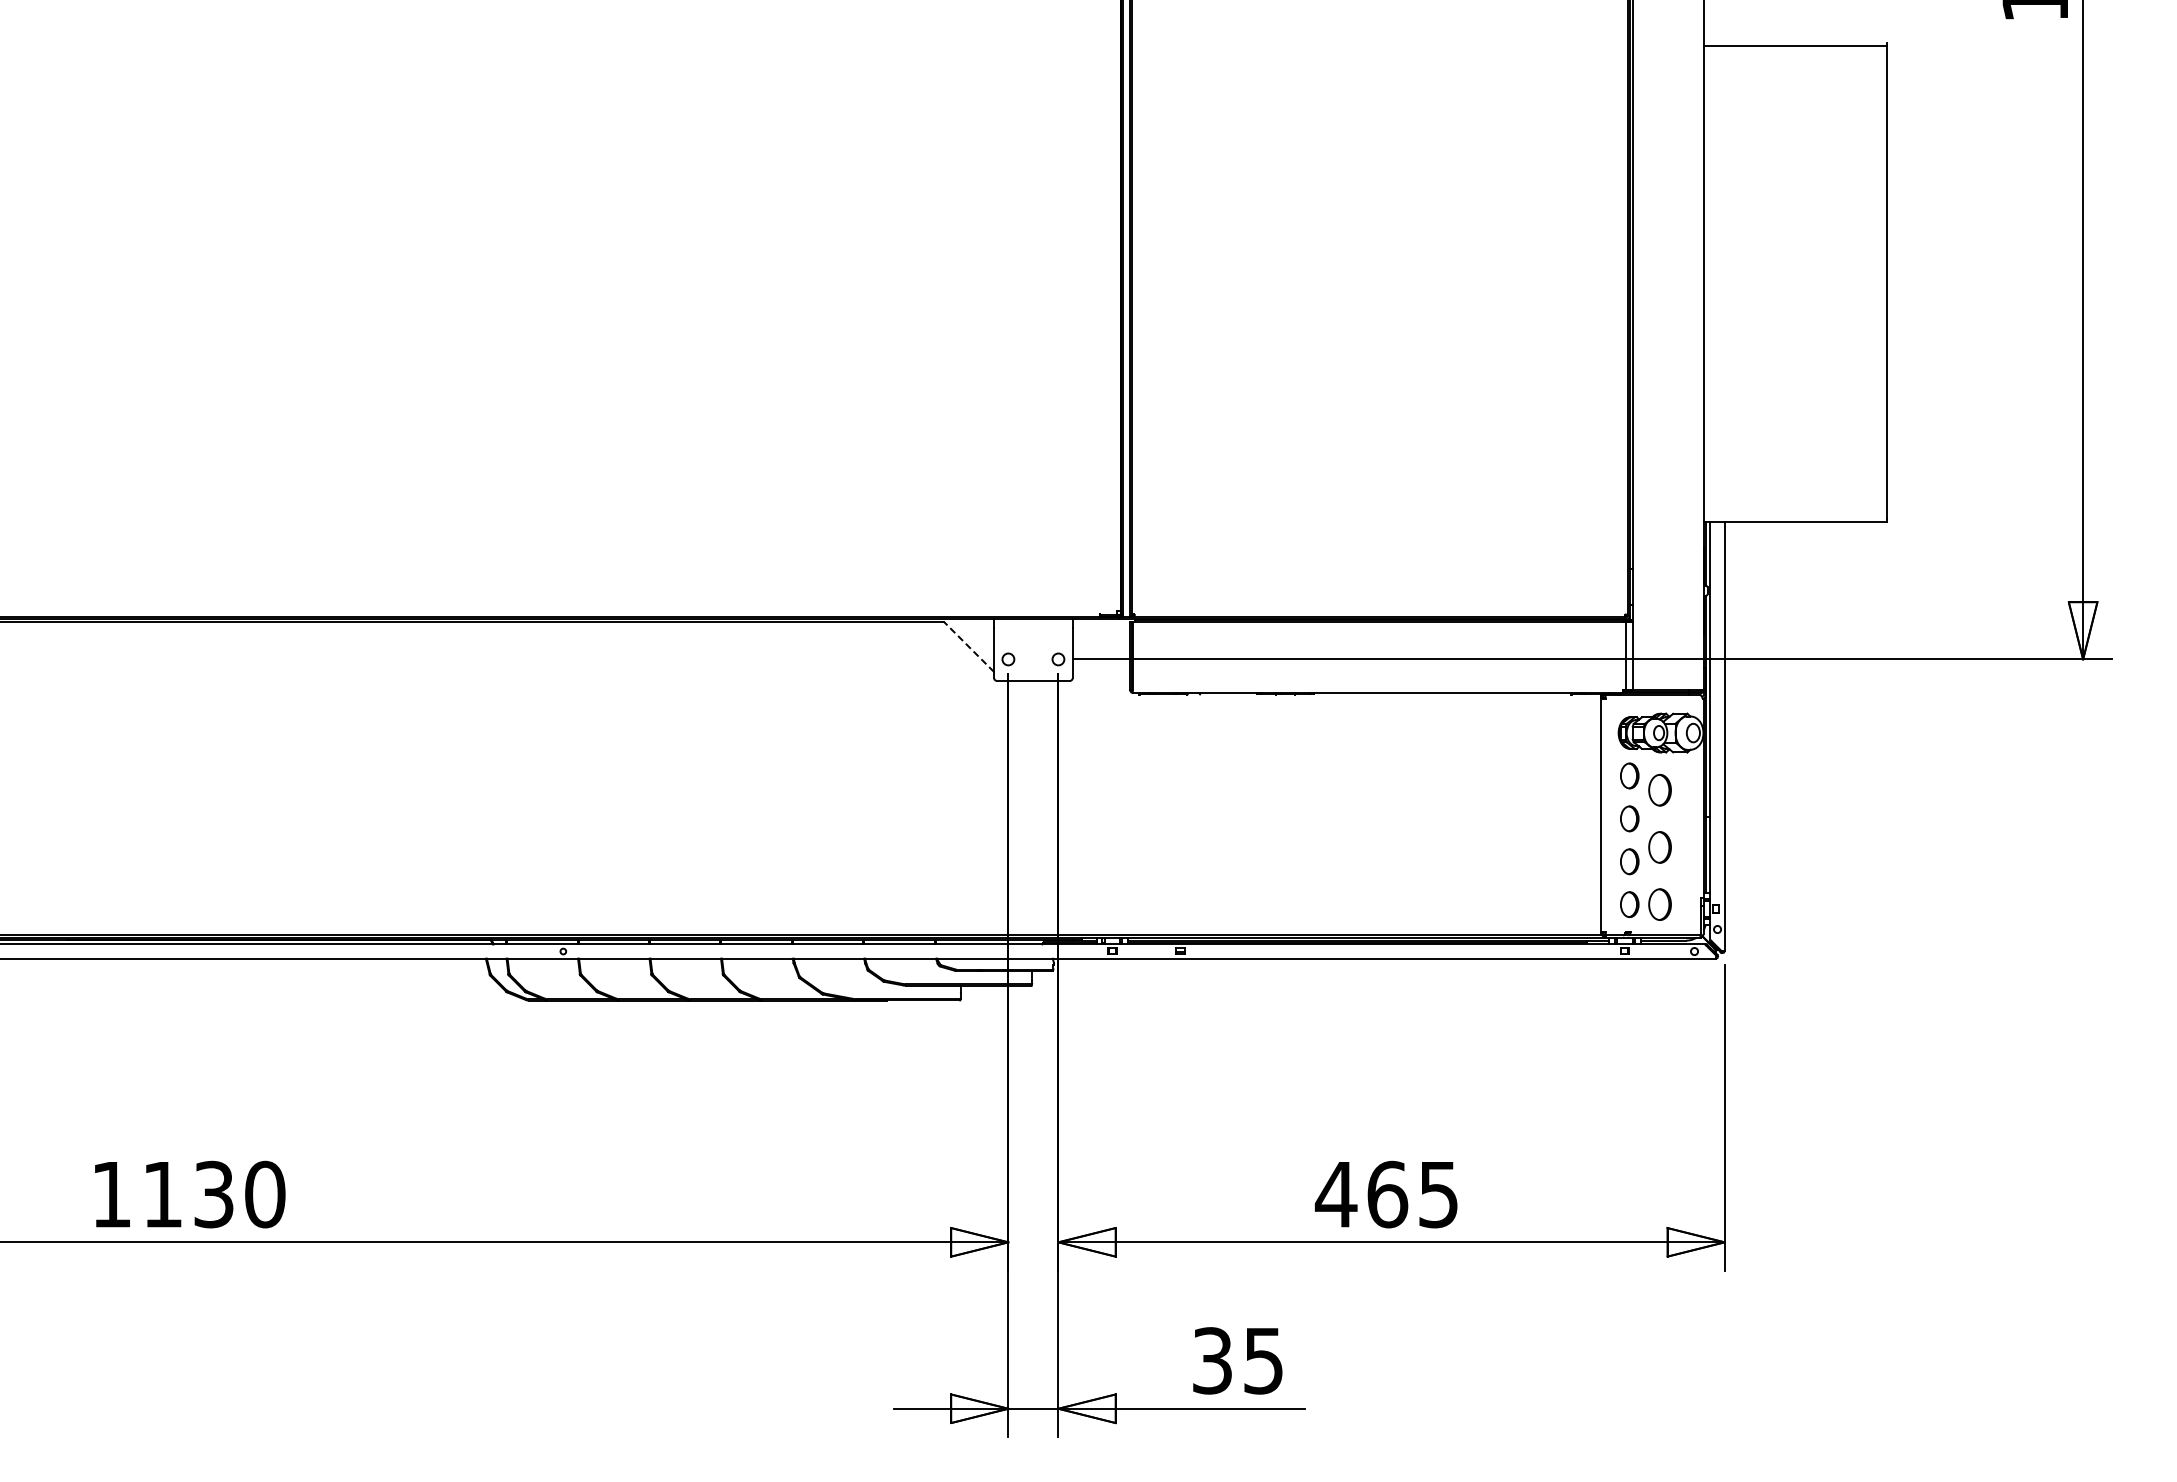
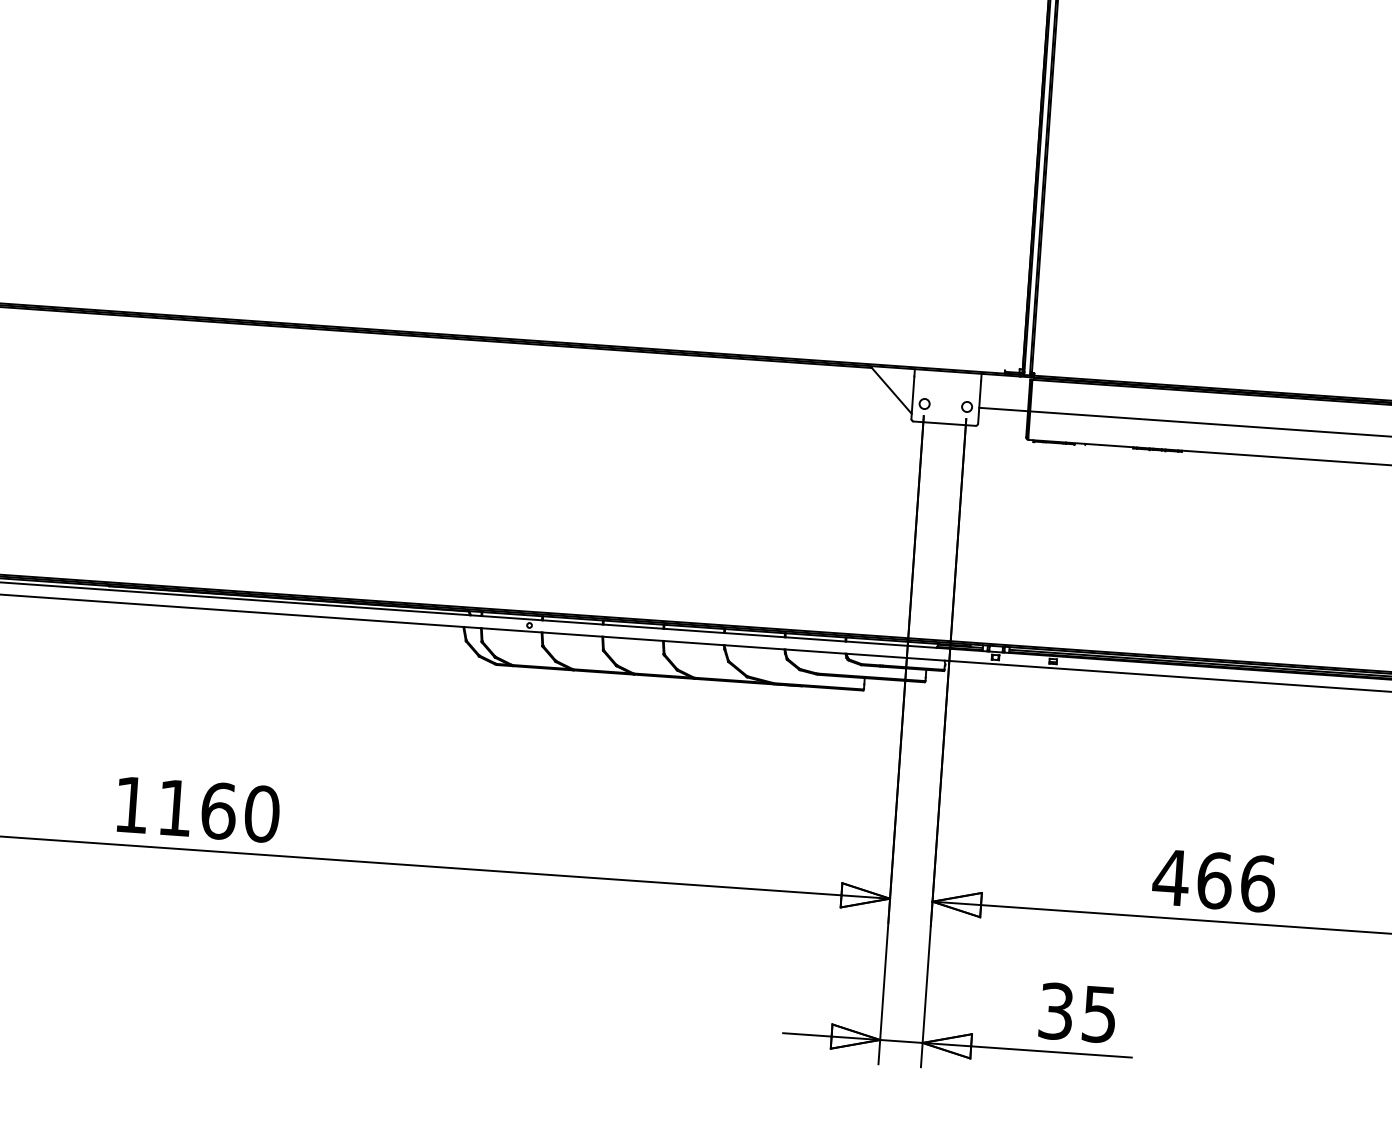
line: (968, 646) -> (891, 390), dashed -> solid
text: (214, 1194) -> (219, 811), 1130 -> 1160
text: (1439, 1194) -> (1258, 883), 465 -> 466

